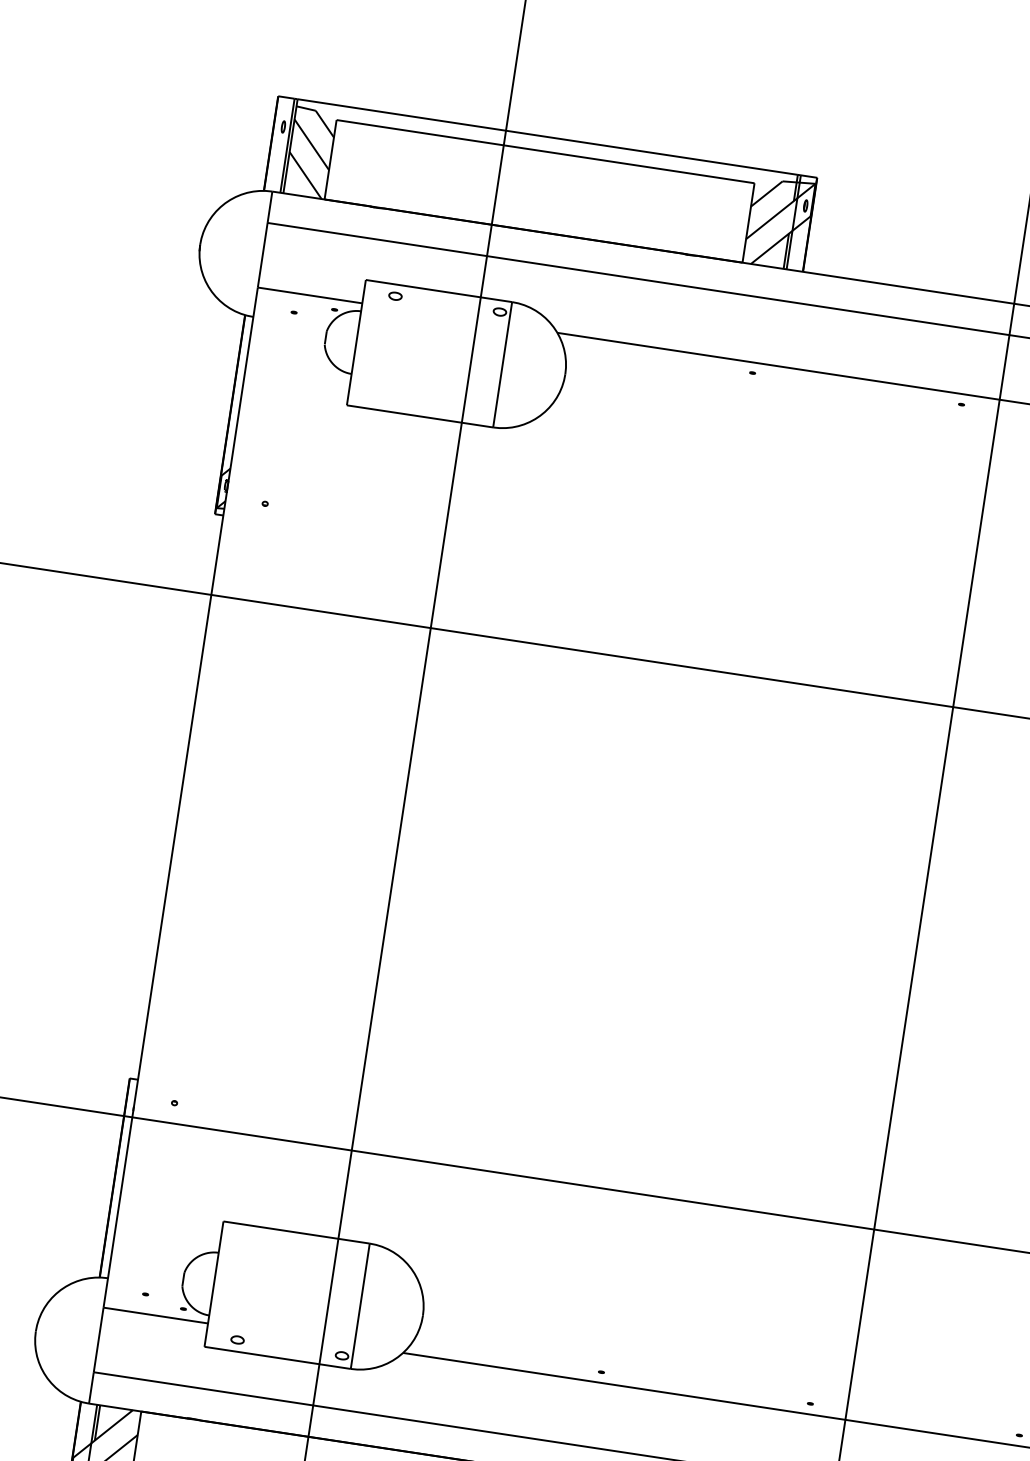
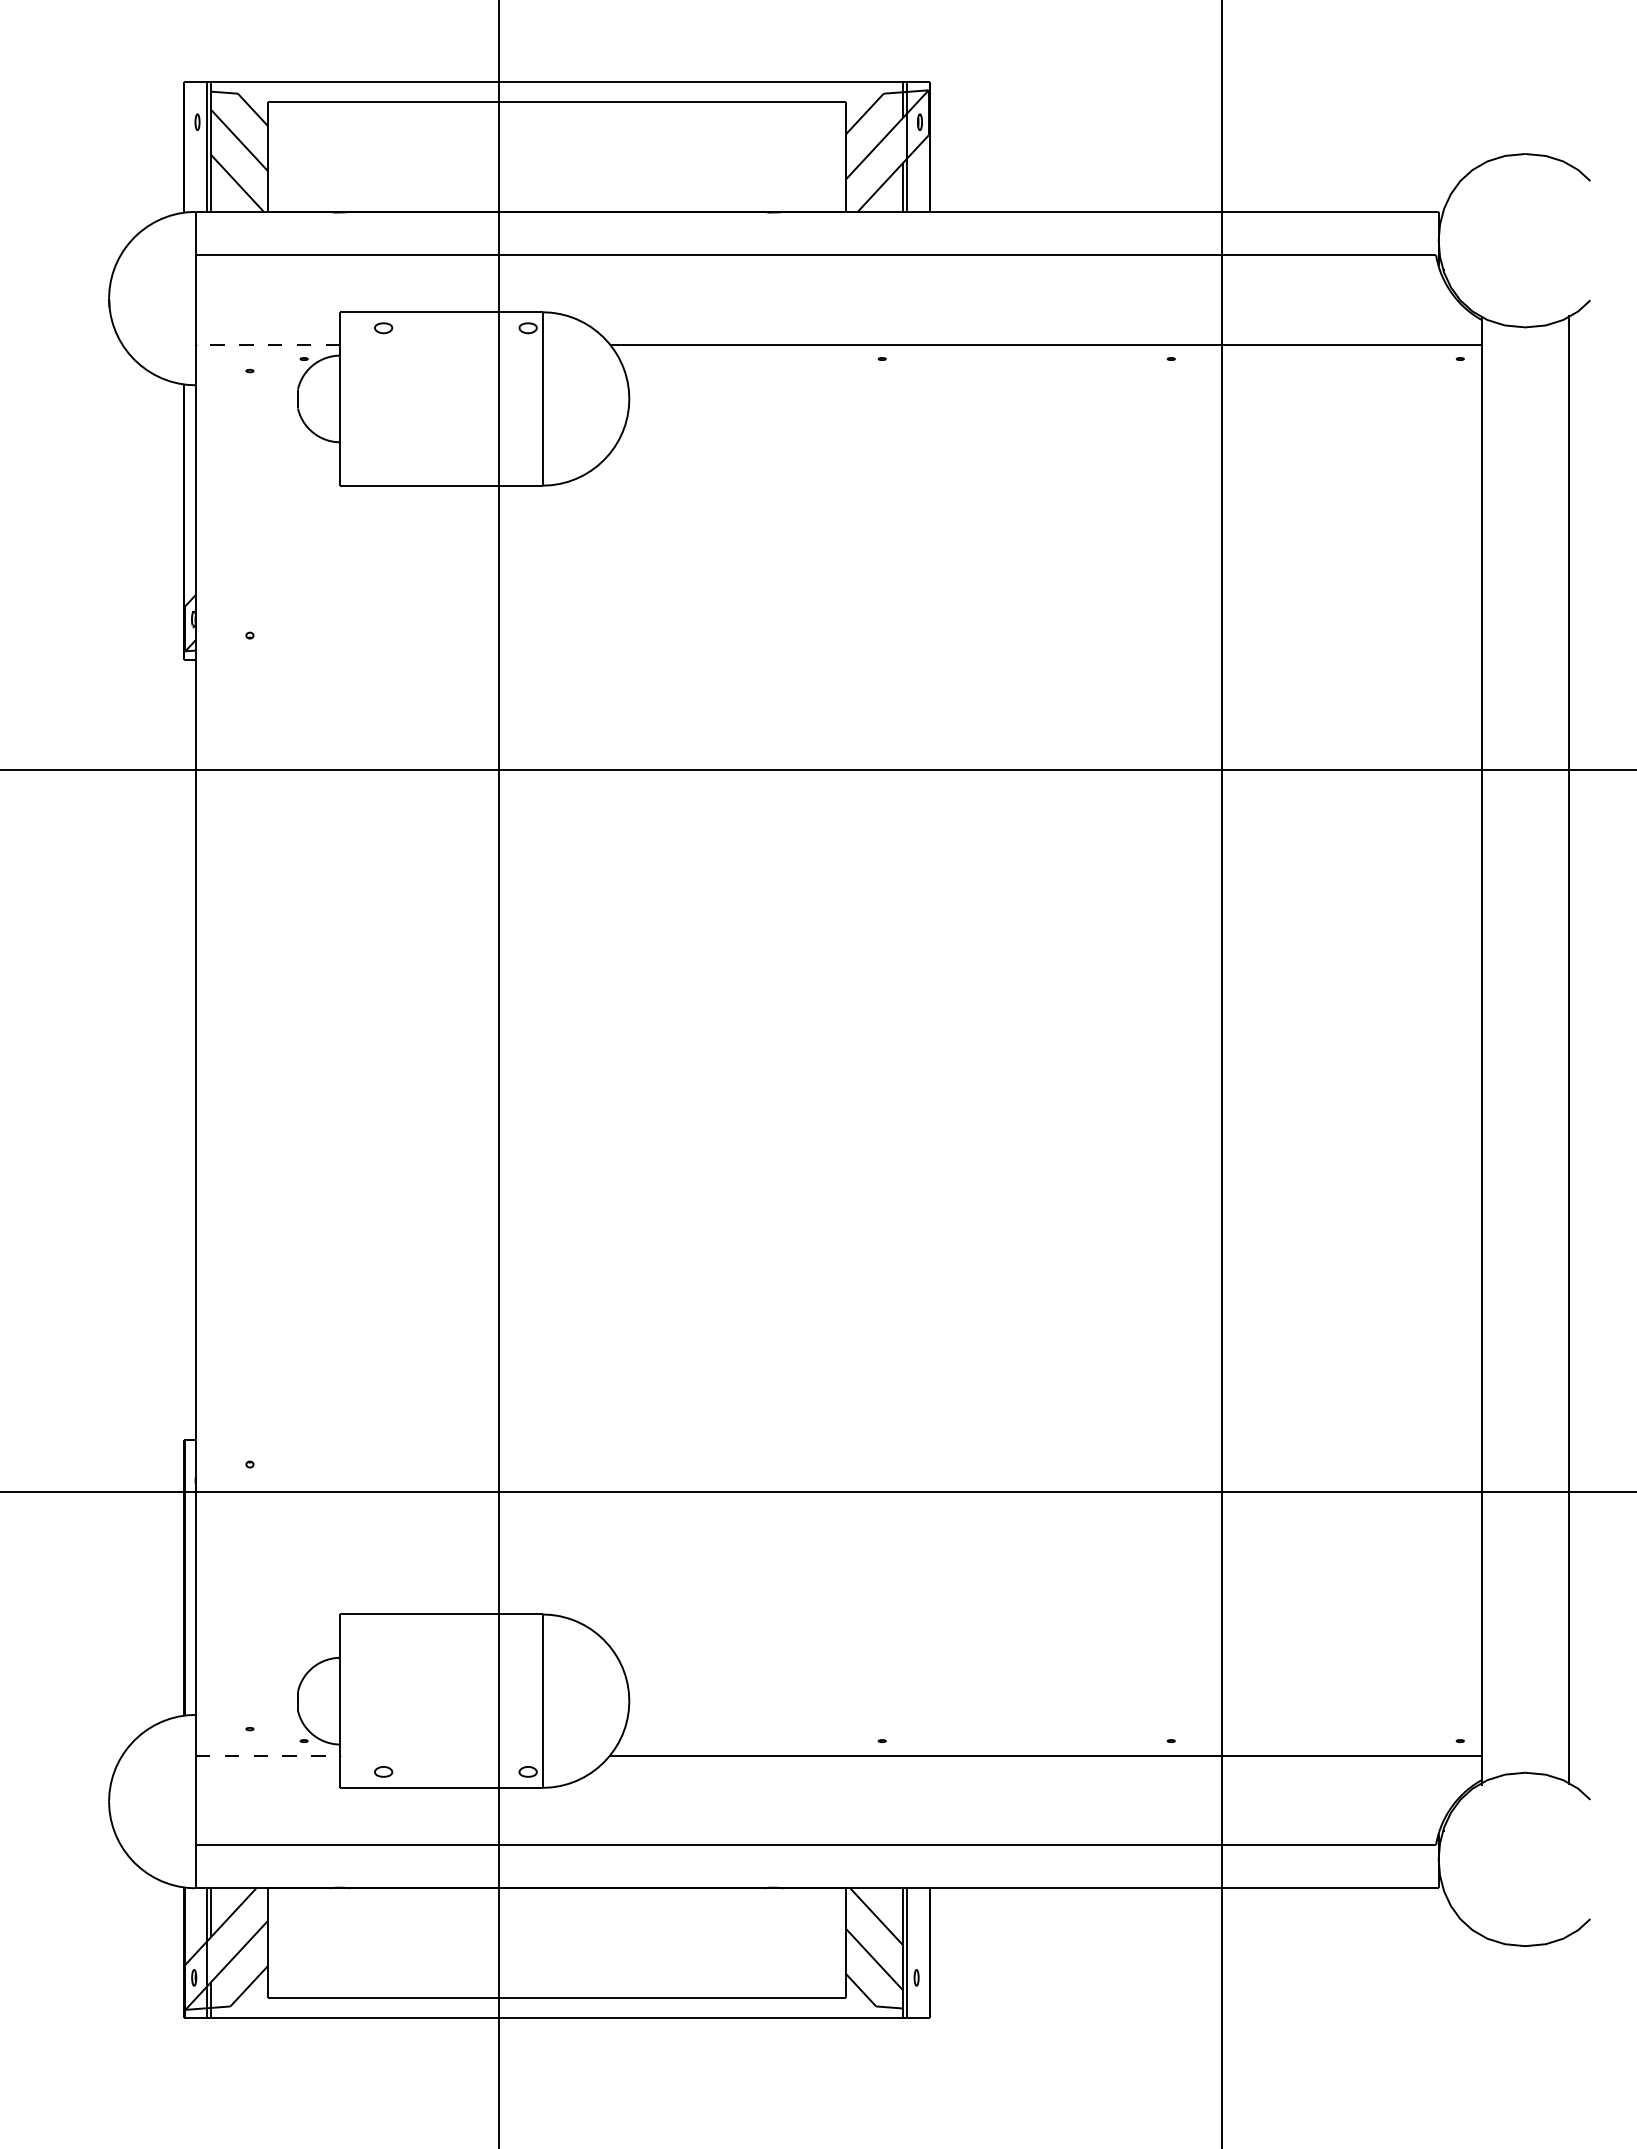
line: (309, 295) -> (267, 344), solid -> dashed
line: (156, 1315) -> (268, 1755), solid -> dashed

